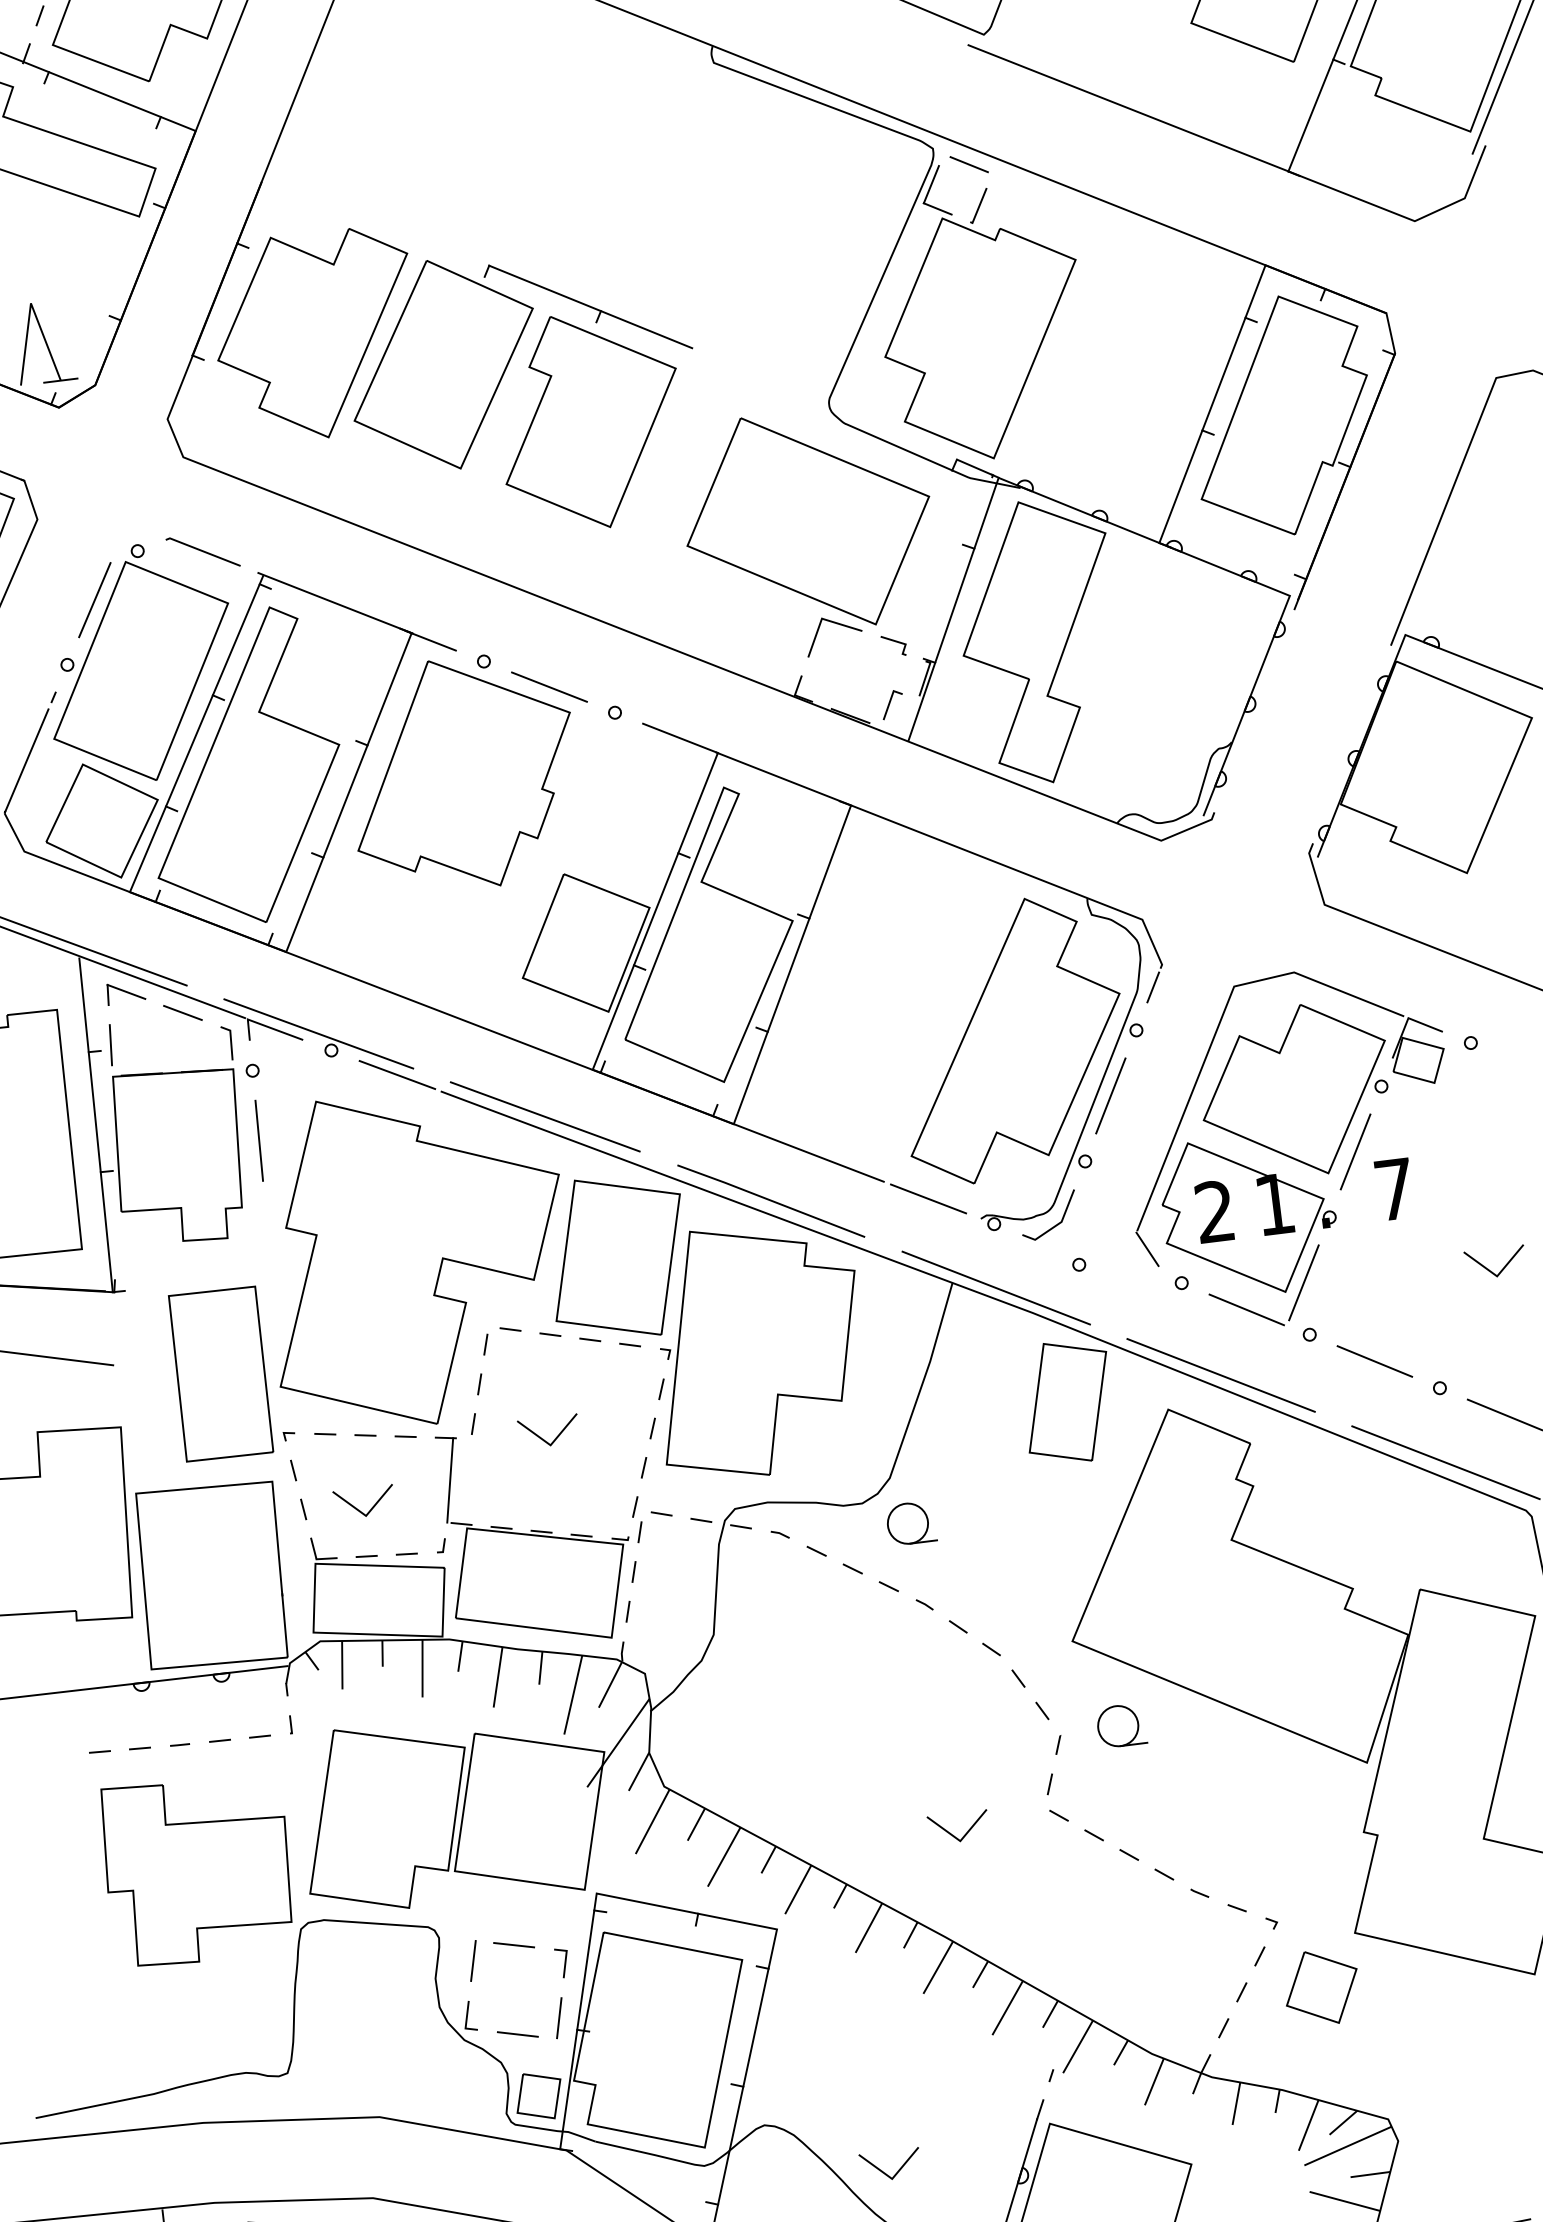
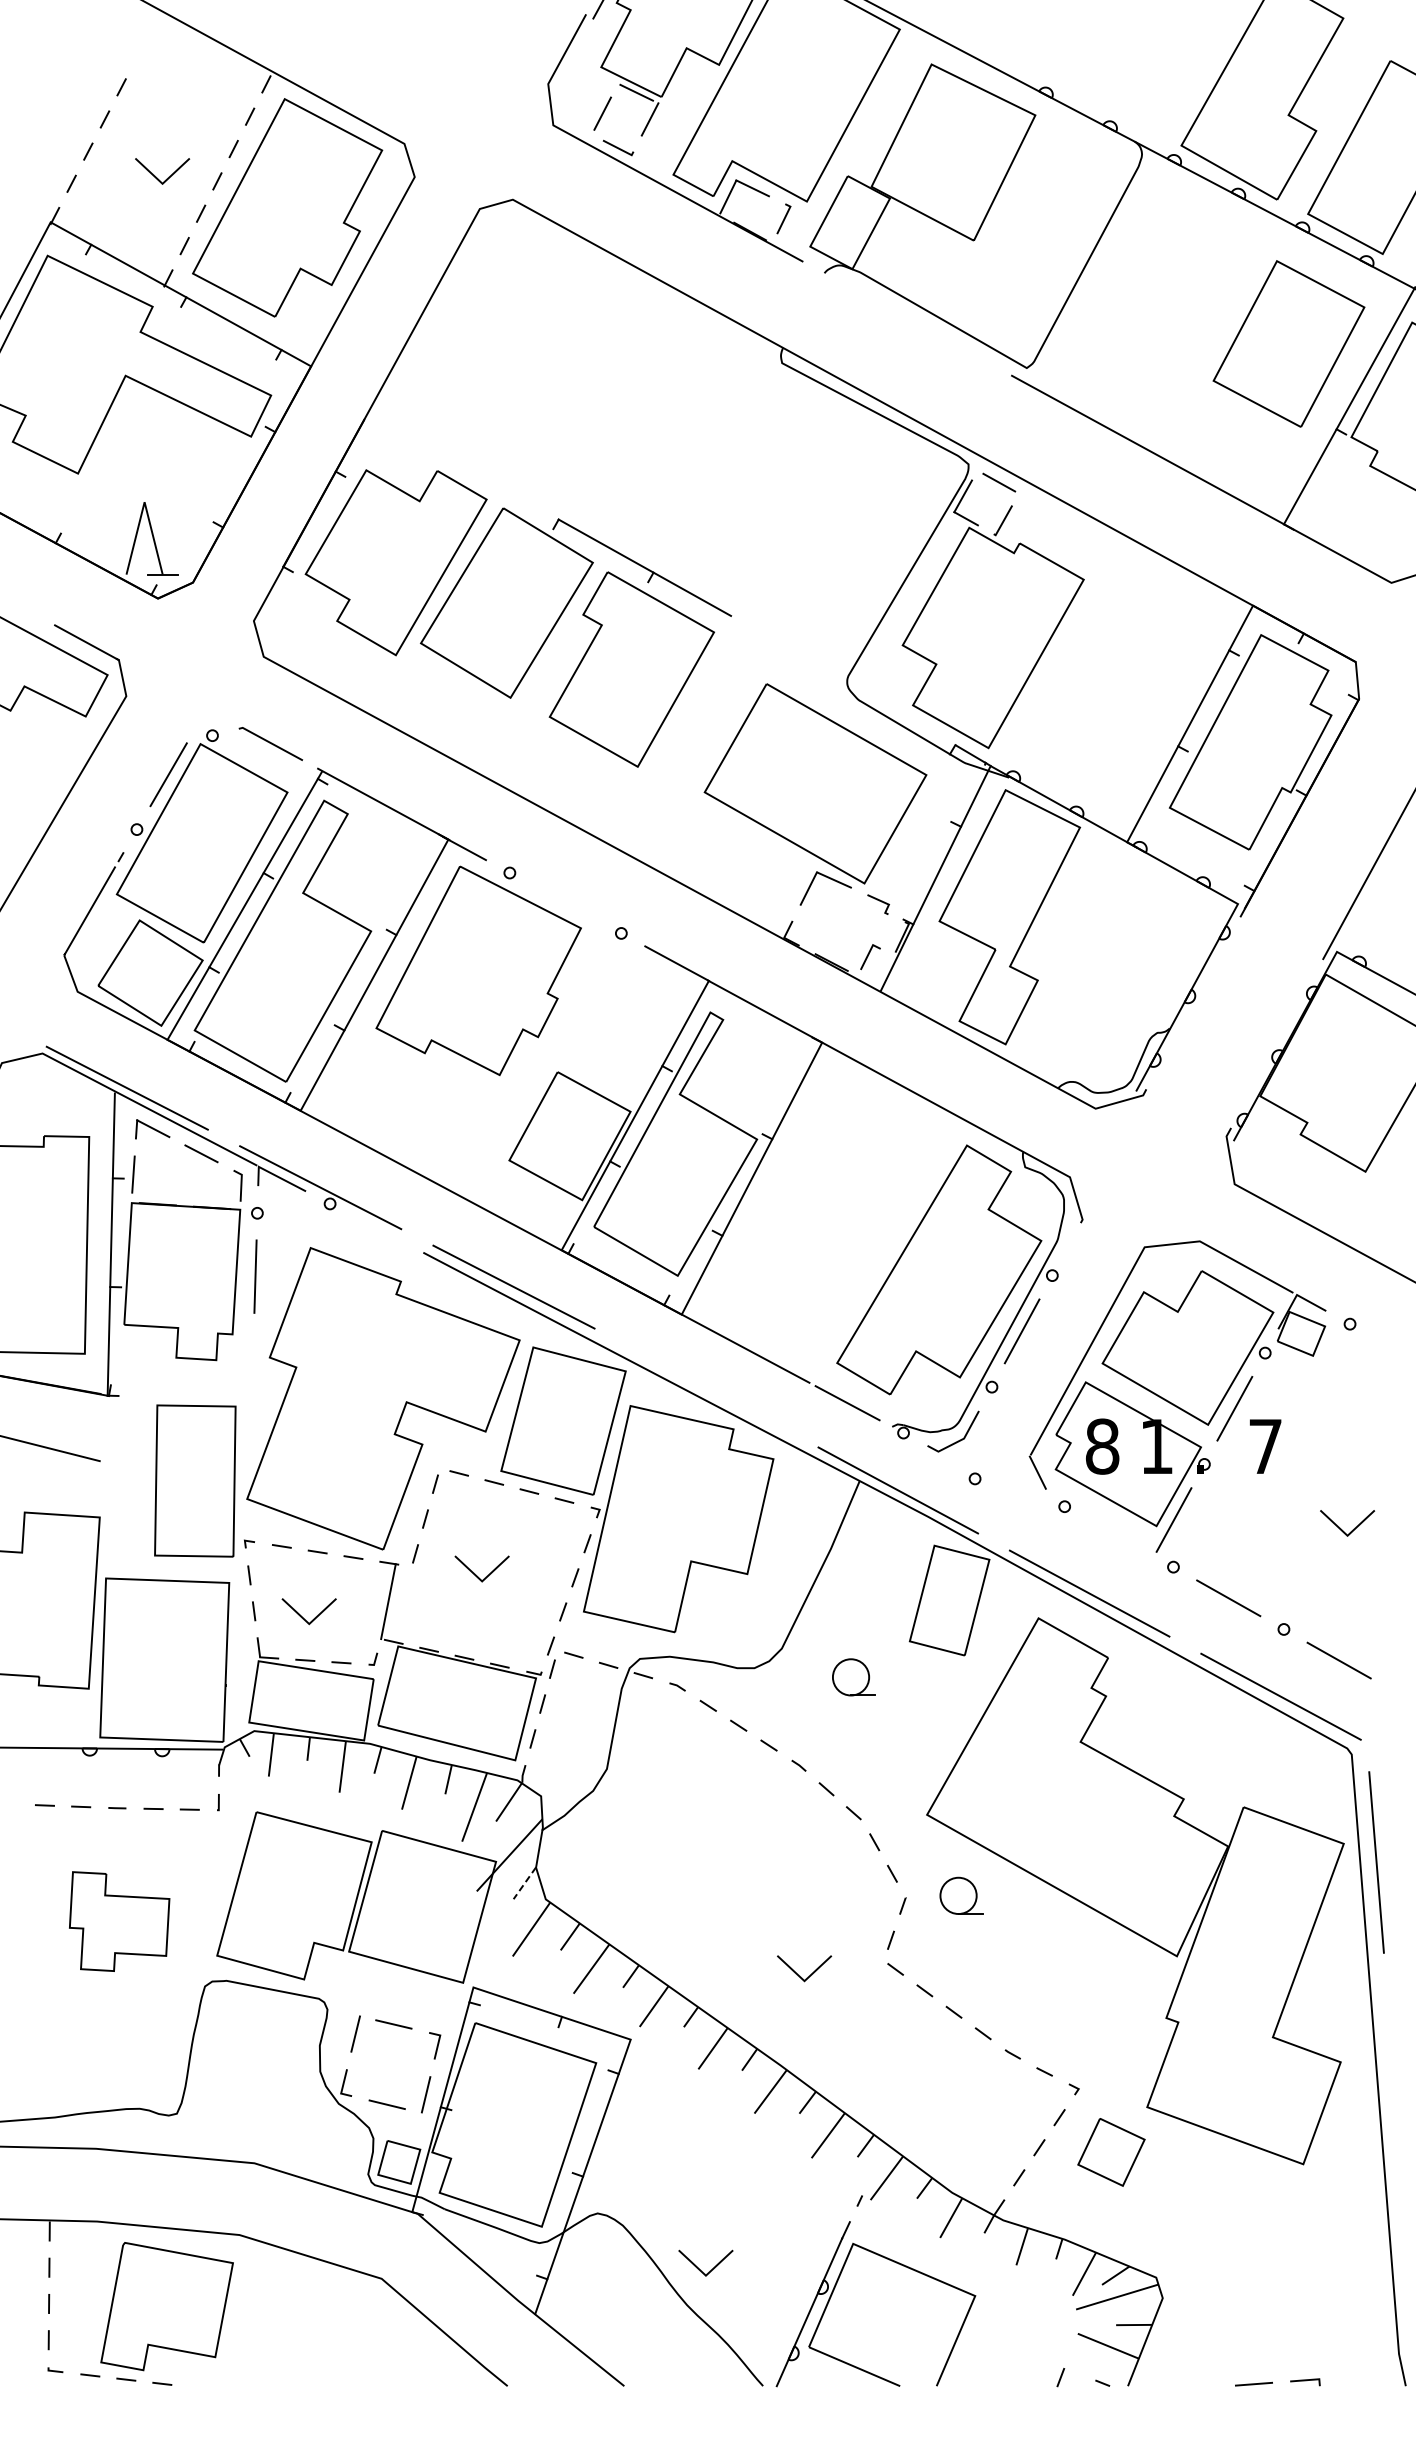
line: (549, 686) -> (565, 902), removed
line: (1153, 986) -> (1072, 1238), removed
line: (397, 1074) -> (386, 1232), removed
line: (771, 1201) -> (706, 1387), removed
text: (1215, 1211) -> (1102, 1446), 2 -> 8
line: (1246, 1309) -> (1119, 1537), removed
part: (910, 1523) -> (853, 1677), moved
line: (638, 1772) -> (524, 1883), solid -> dashed
part: (197, 1869) -> (119, 1921), size x0.6

